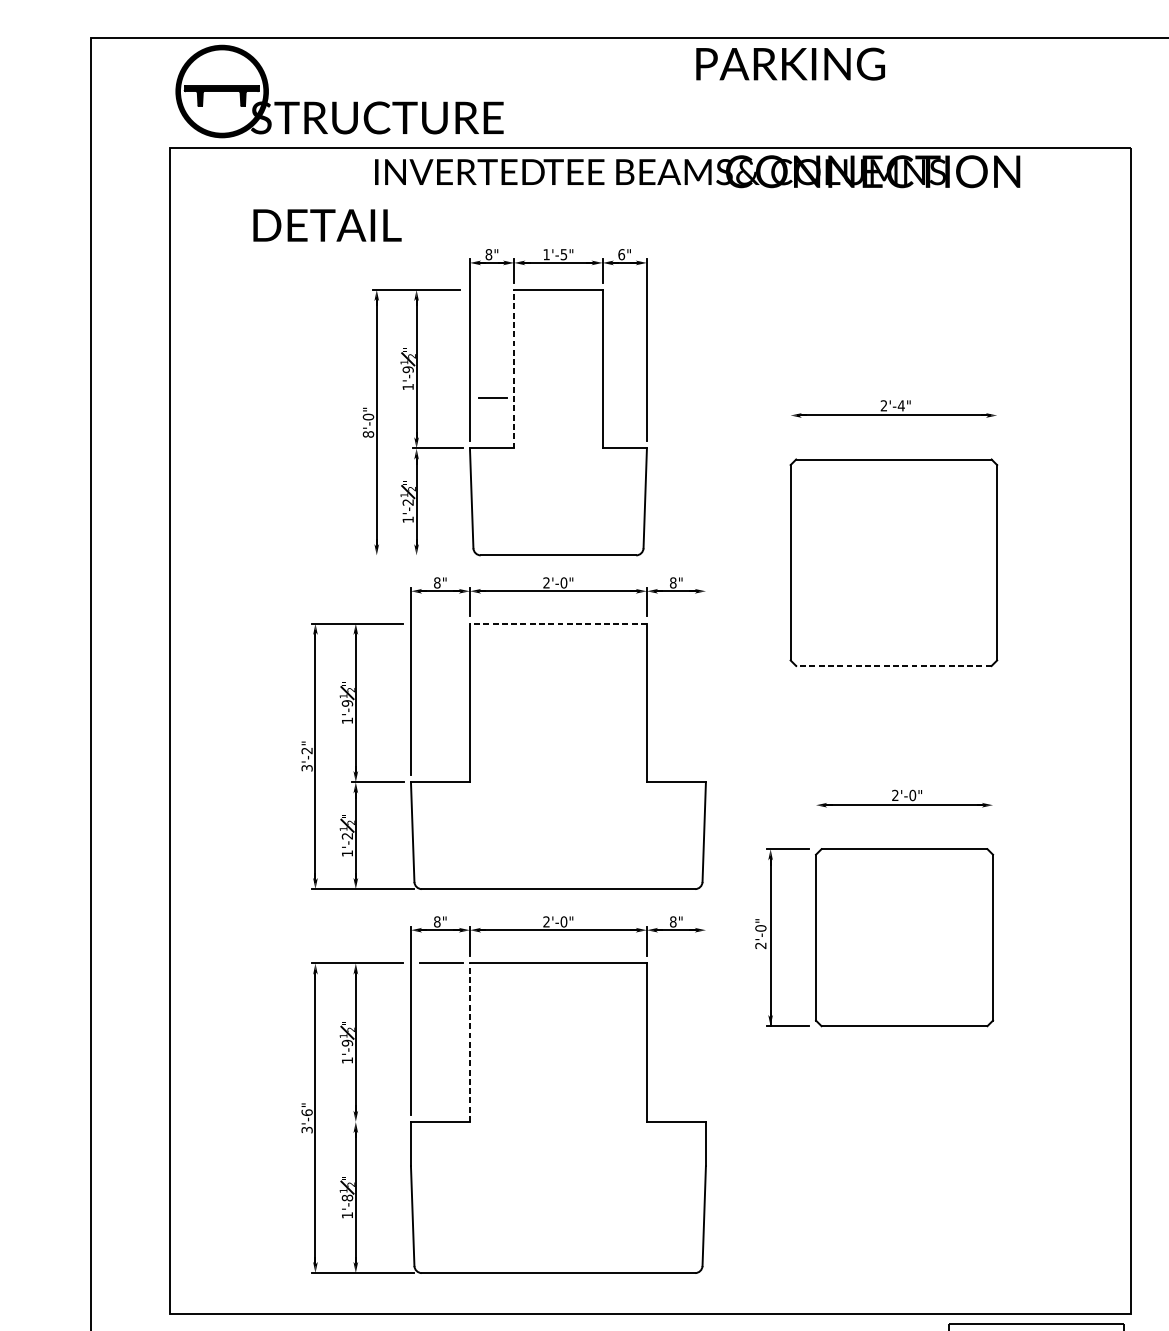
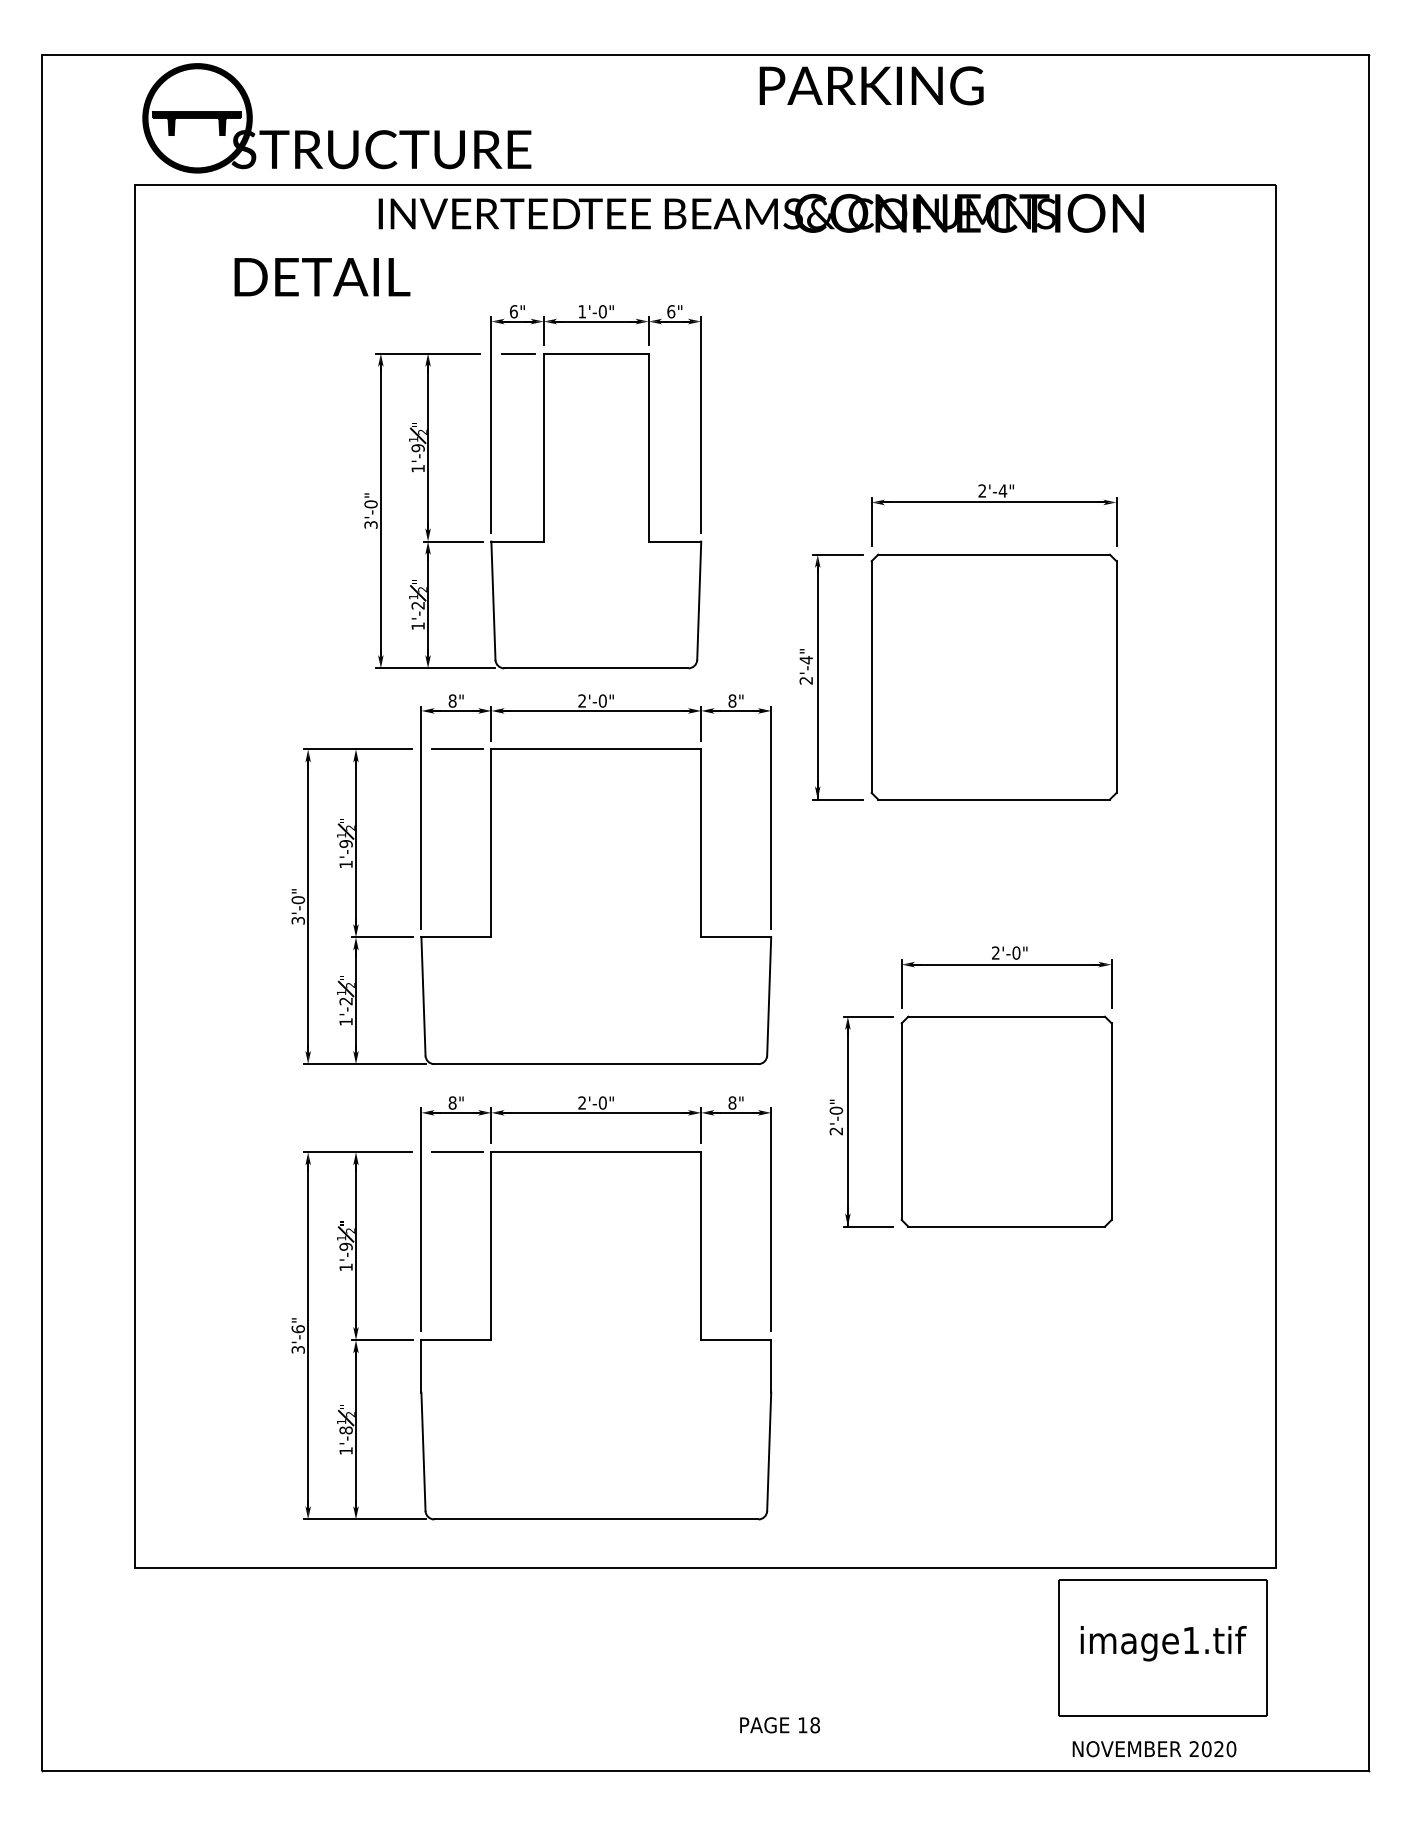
text: (488, 254) -> (513, 311), 8" -> 6"
text: (563, 254) -> (602, 311), 1'-5" -> 1'-0"
line: (513, 369) -> (543, 447), dashed -> solid
line: (492, 397) -> (518, 353), moved
line: (790, 431) -> (871, 521), added
line: (997, 431) -> (1116, 521), added
text: (368, 434) -> (370, 524), 8'-0" -> 3'-0"
line: (422, 555) -> (435, 668), added
part: (745, 563) -> (818, 677), added
line: (440, 623) -> (456, 749), added
line: (558, 623) -> (596, 749), dashed -> solid
line: (894, 665) -> (994, 799), dashed -> solid
line: (706, 681) -> (771, 817), added
text: (306, 751) -> (297, 900), 3'-2" -> 3'-0"
line: (815, 821) -> (901, 984), added
line: (992, 821) -> (1111, 984), added
line: (706, 1020) -> (771, 1219), added
line: (470, 1042) -> (491, 1245), dashed -> solid
line: (377, 1122) -> (381, 1340), added

